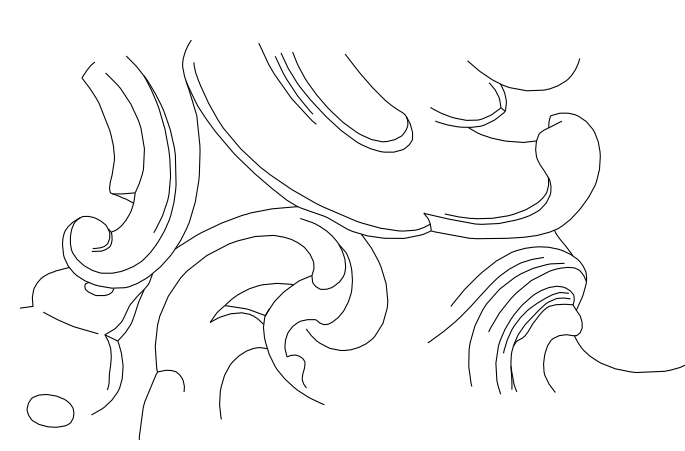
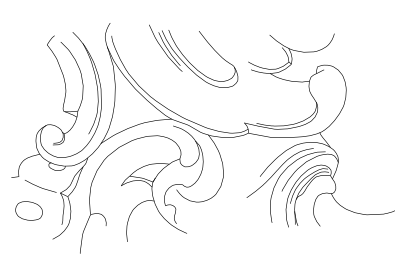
part: (49, 410) -> (28, 210), moved

